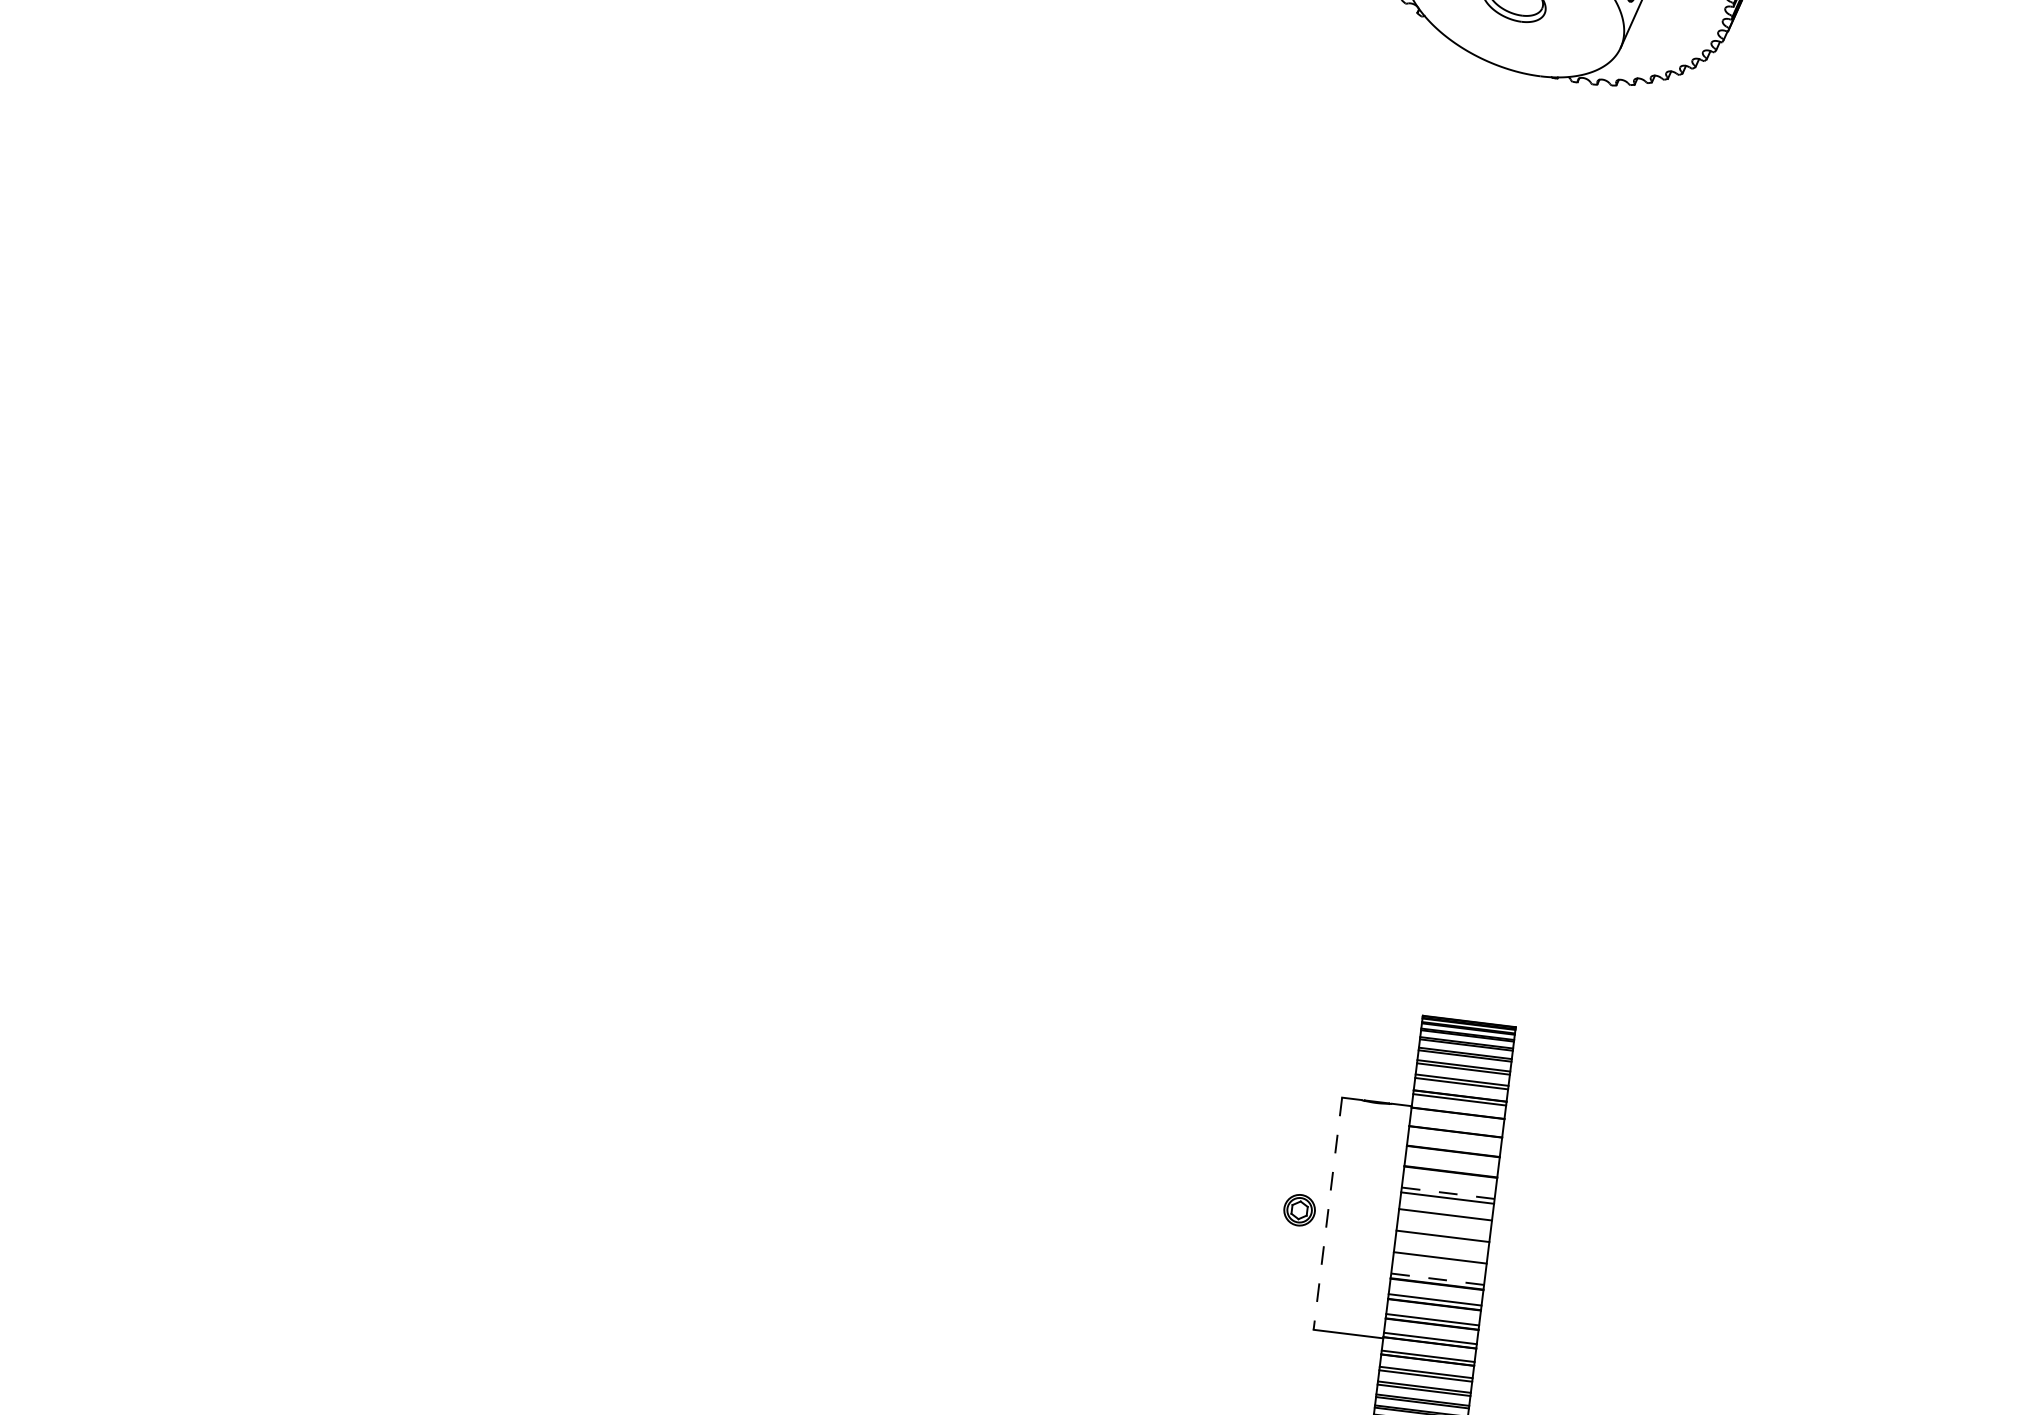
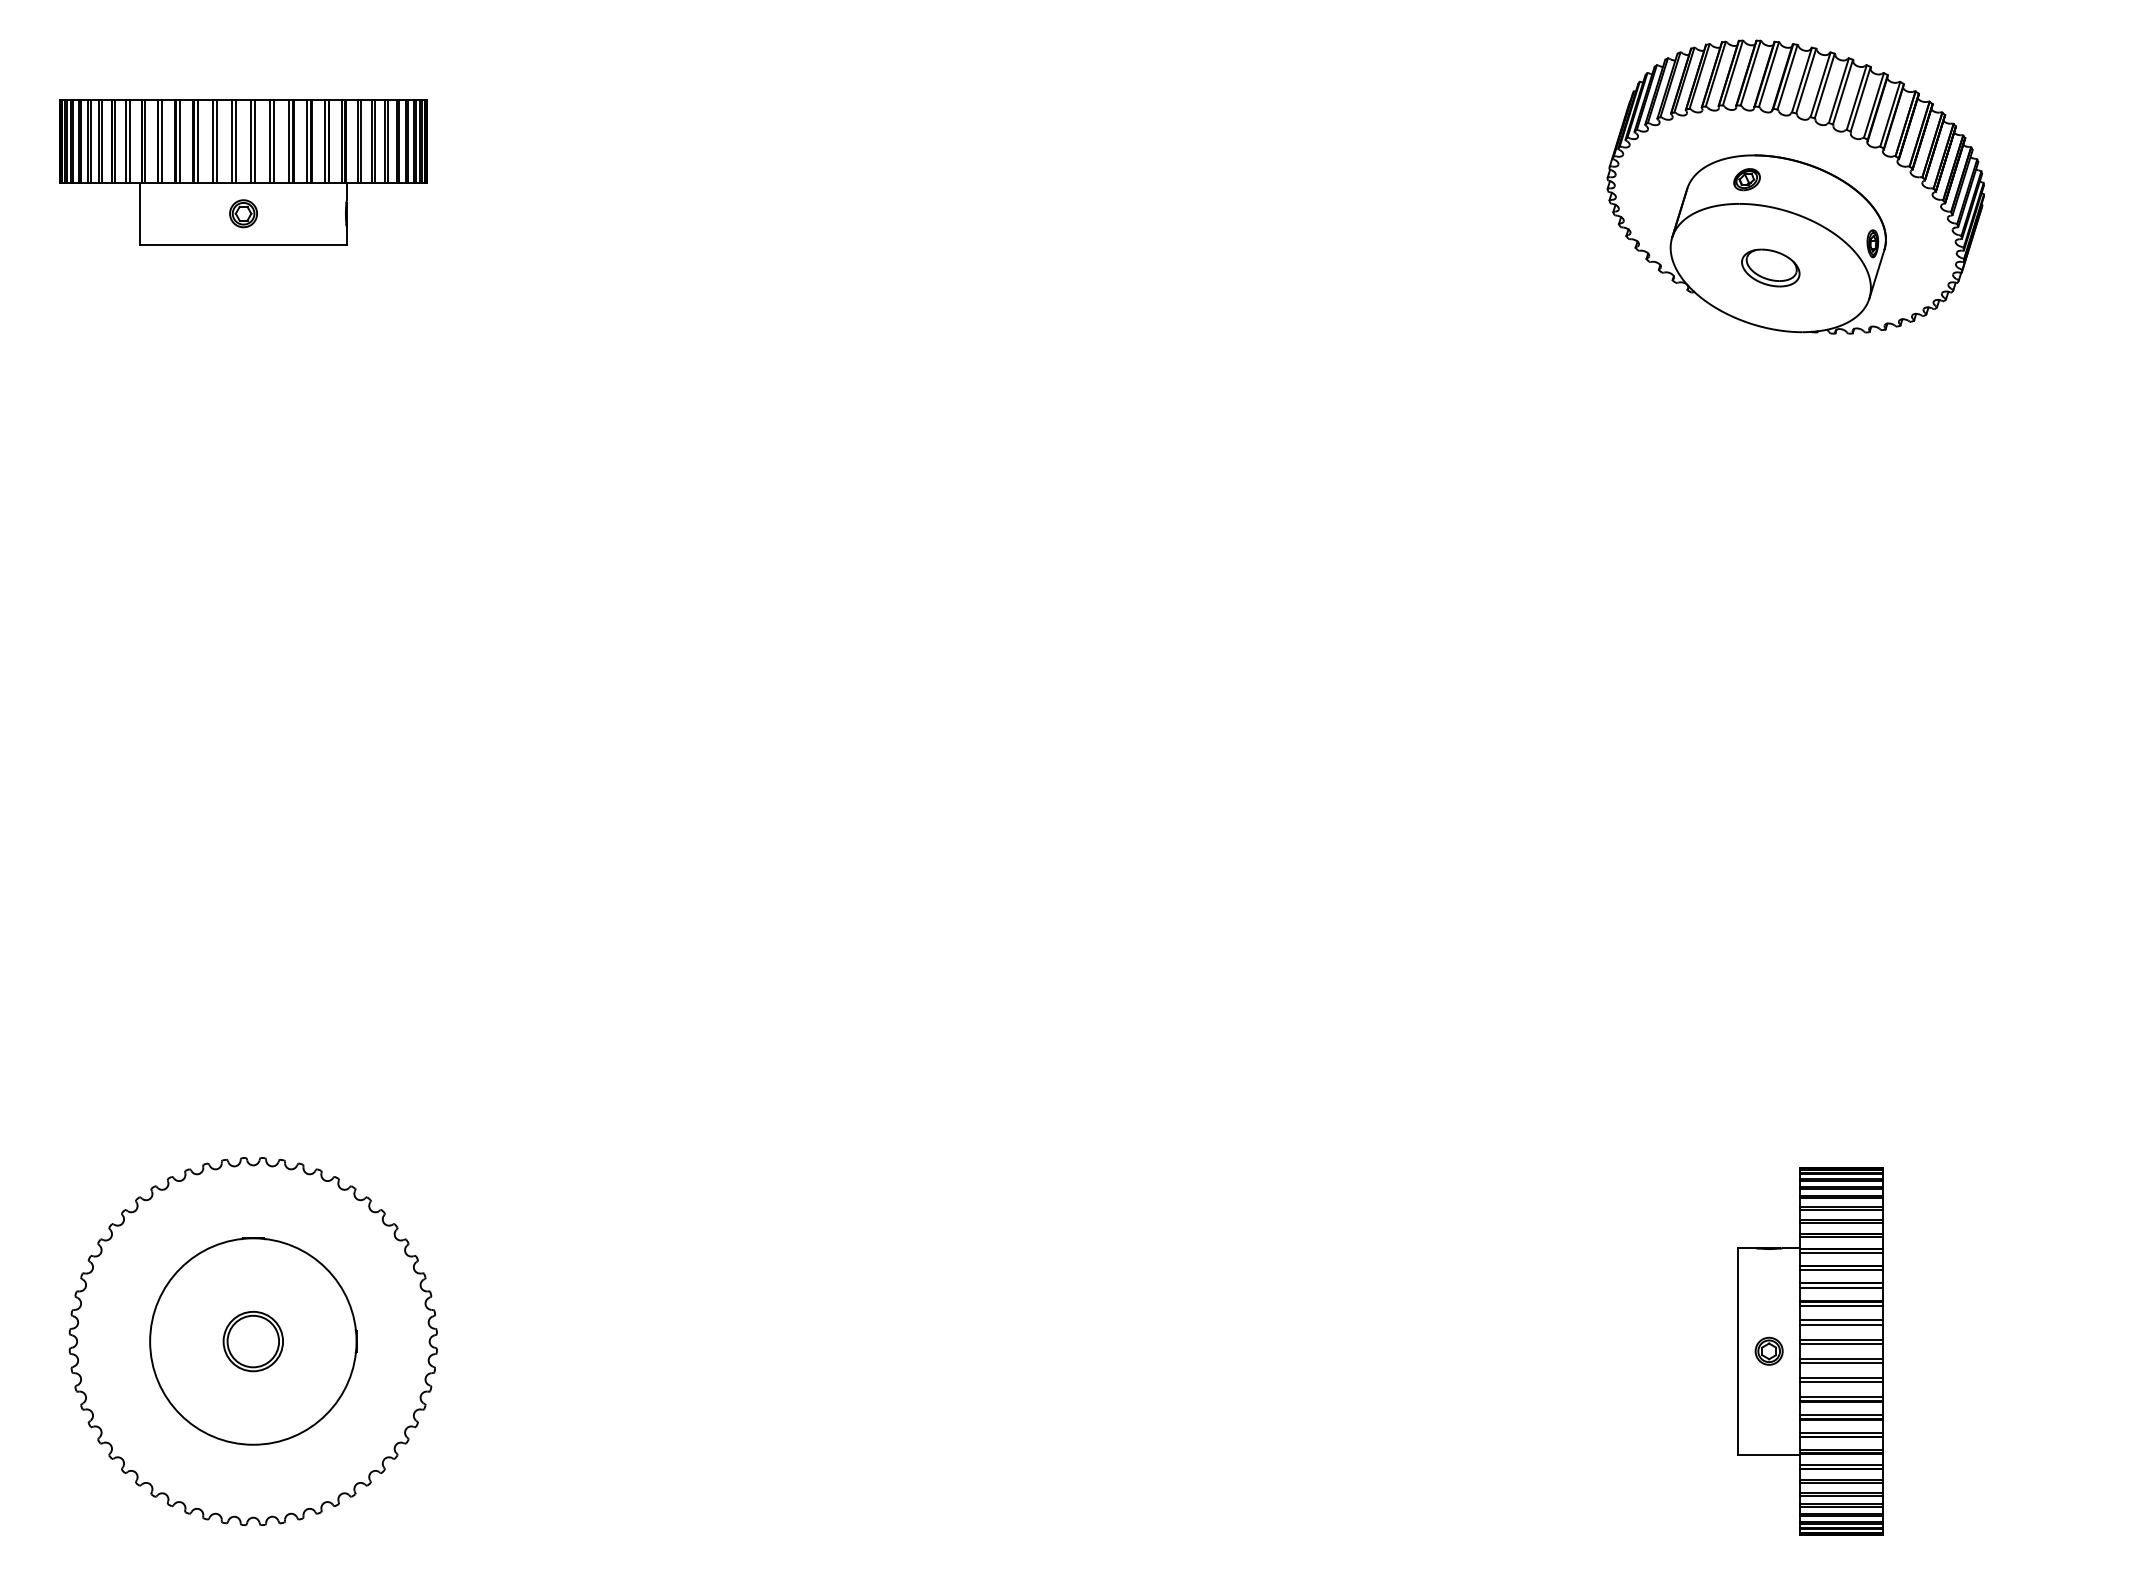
line: (1457, 1117) -> (1841, 1253), added
line: (1455, 1135) -> (1841, 1269), added
line: (1452, 1156) -> (1841, 1287), added
line: (1450, 1176) -> (1841, 1305), added
line: (1449, 1193) -> (1842, 1320), dashed -> solid
part: (1298, 1209) -> (1768, 1350), moved
line: (1328, 1213) -> (1738, 1351), dashed -> solid
line: (1445, 1219) -> (1841, 1343), added
line: (1442, 1241) -> (1841, 1363), added
line: (1439, 1263) -> (1841, 1382), added
line: (1438, 1278) -> (1842, 1396), dashed -> solid

